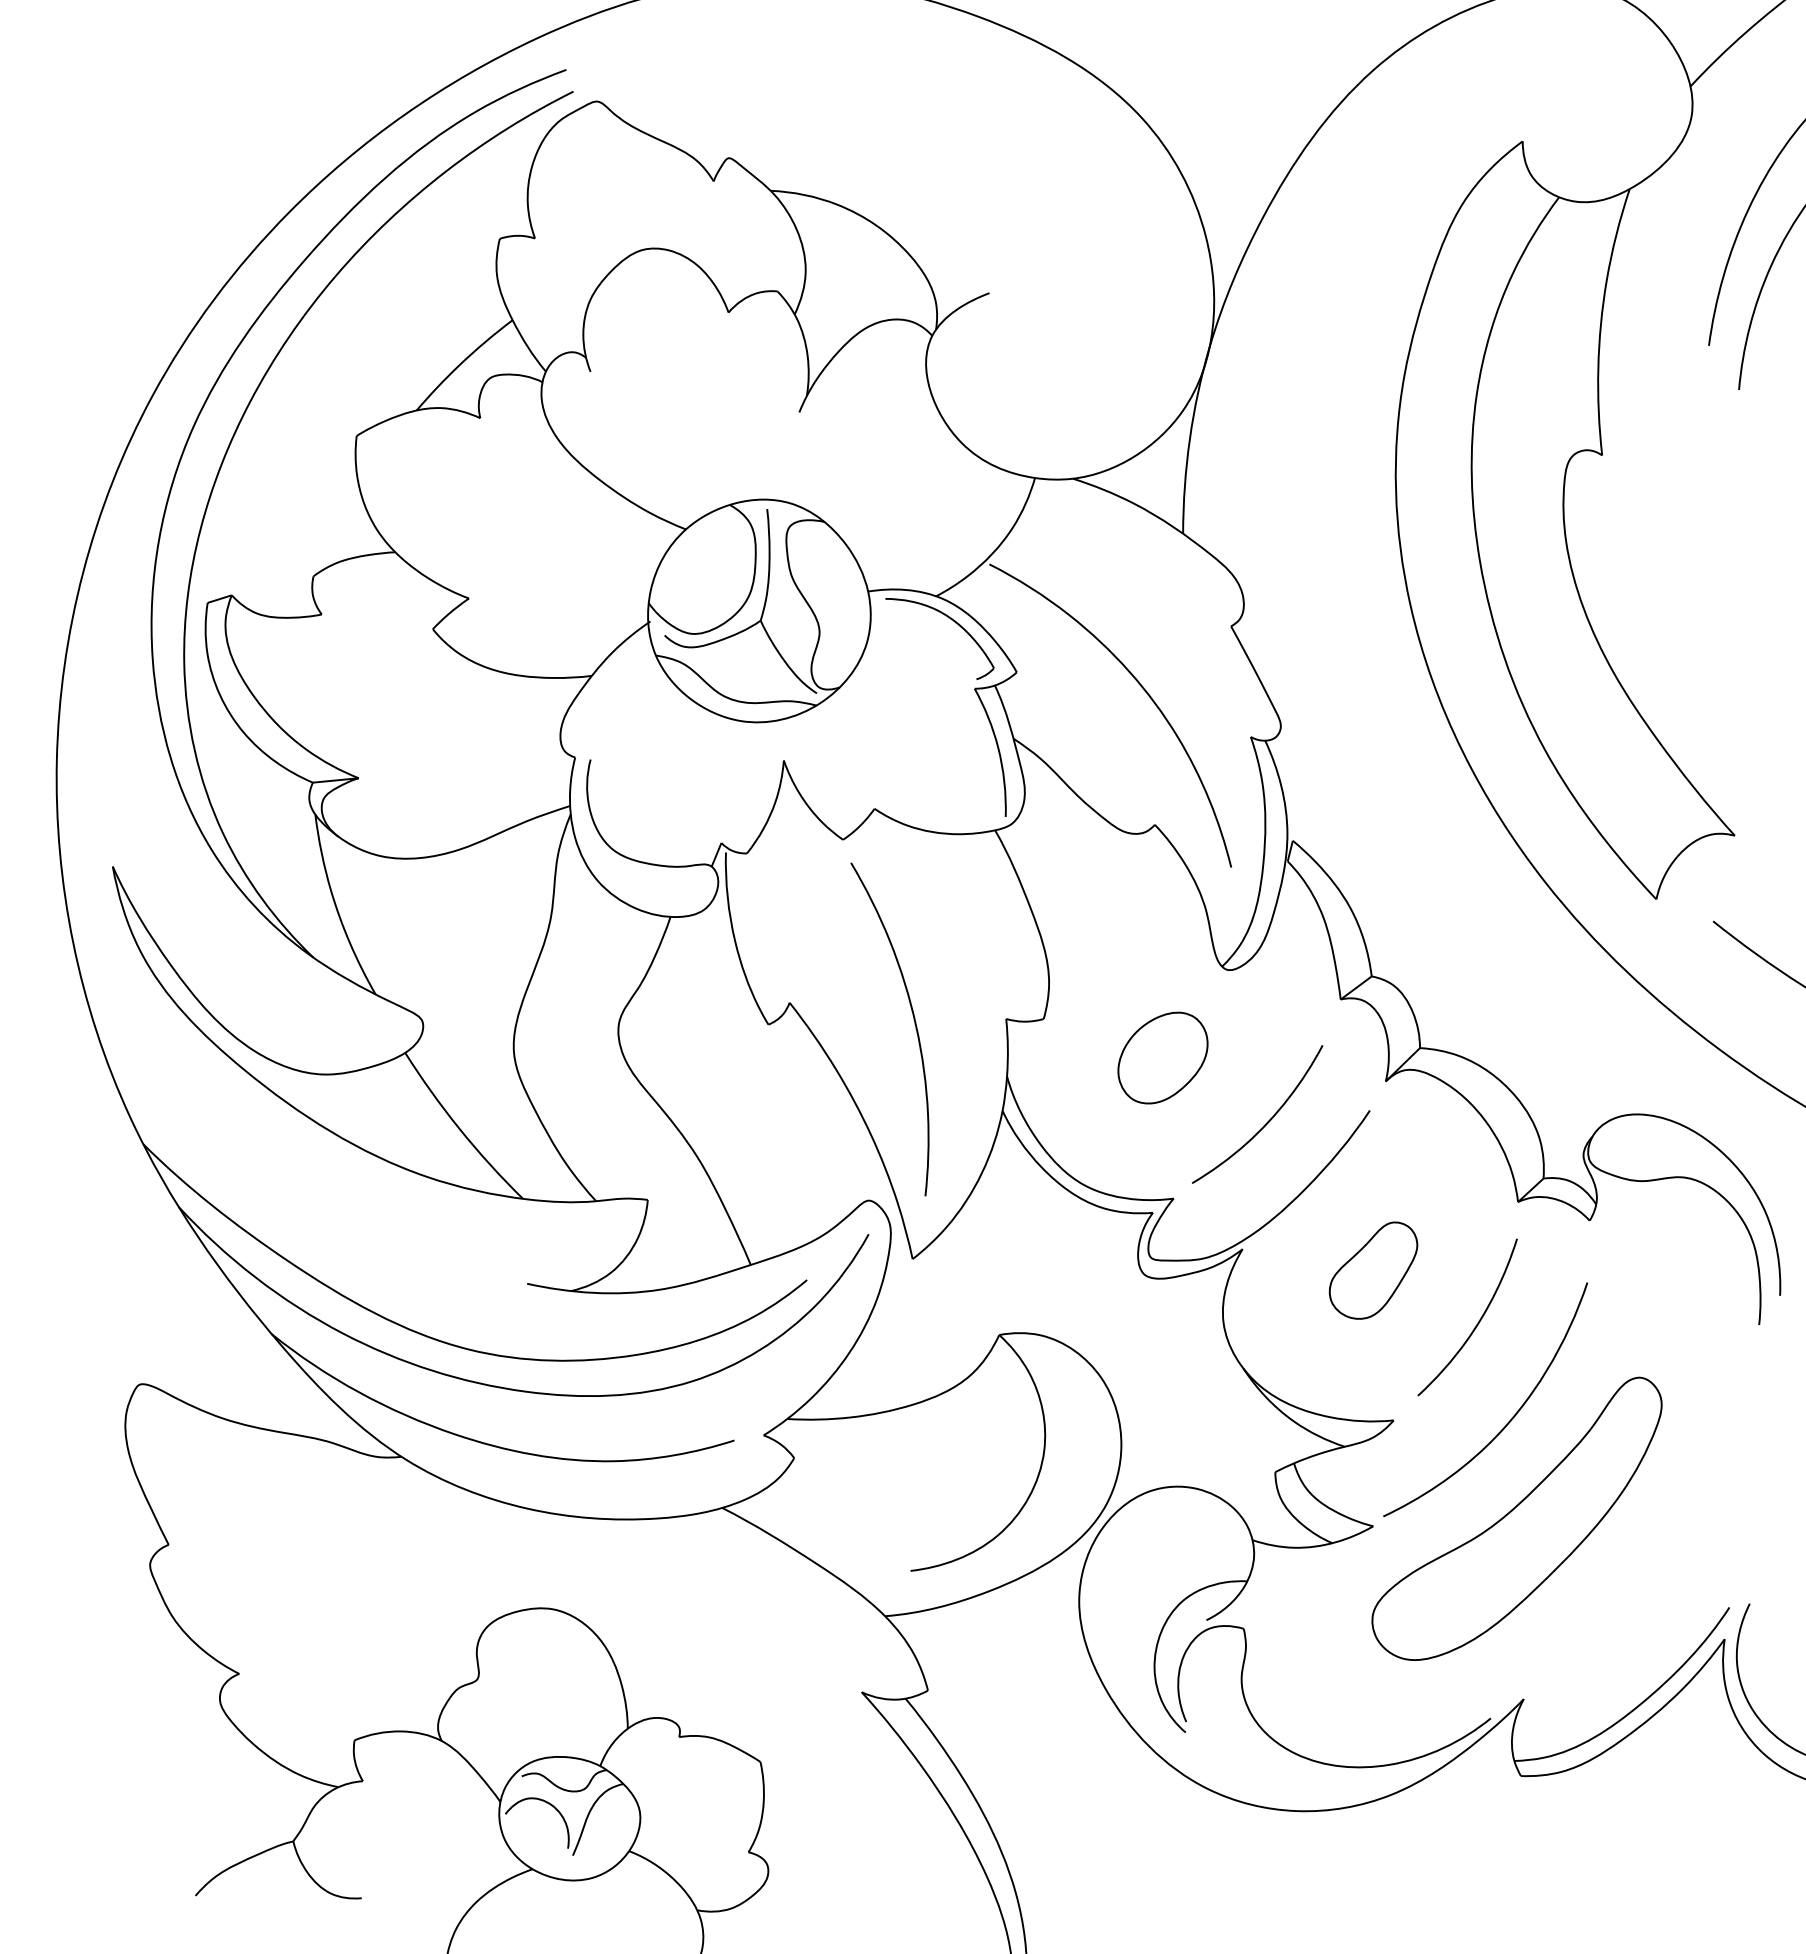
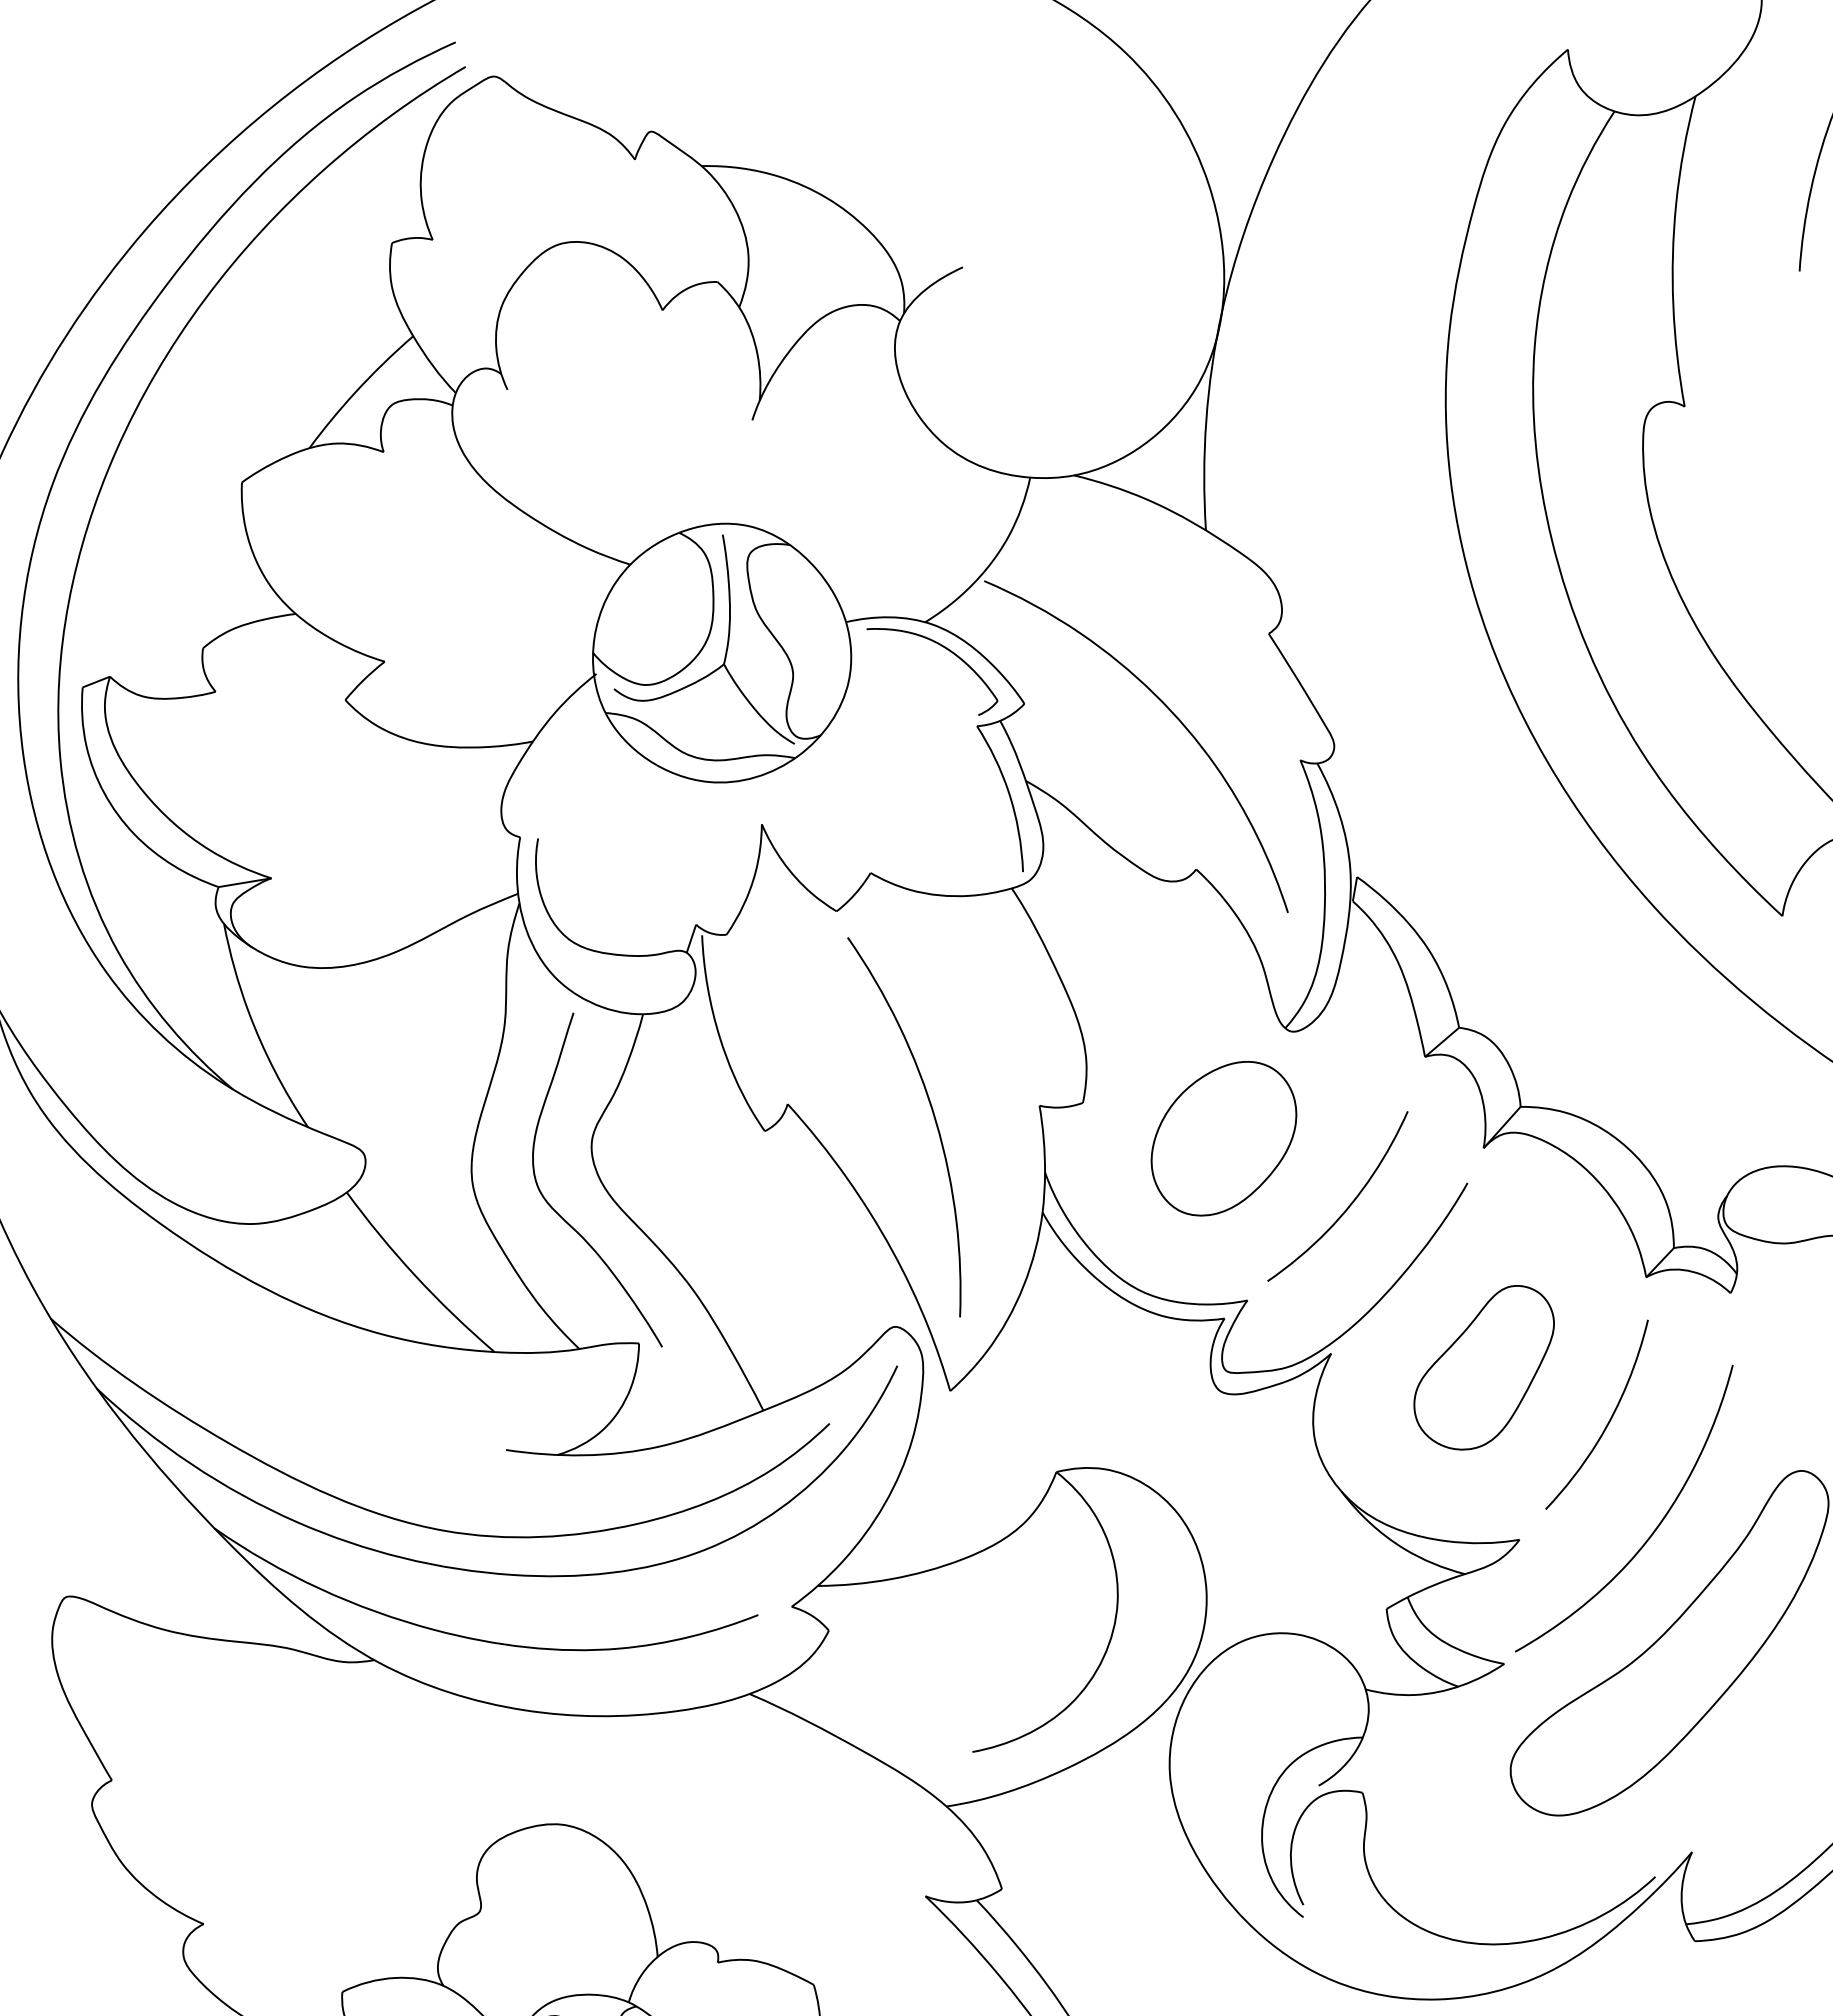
part: (1162, 1057) -> (1223, 1138), size x1.43
curve: (584, 1080) -> (556, 1210), added
part: (1373, 1270) -> (1484, 1367), size x1.43

